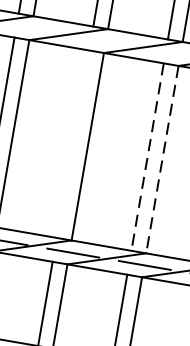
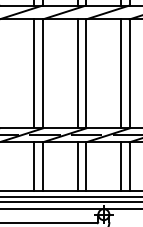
line: (73, 143) -> (34, 73), added
line: (147, 158) -> (77, 74), dashed -> solid
line: (162, 160) -> (86, 74), dashed -> solid

